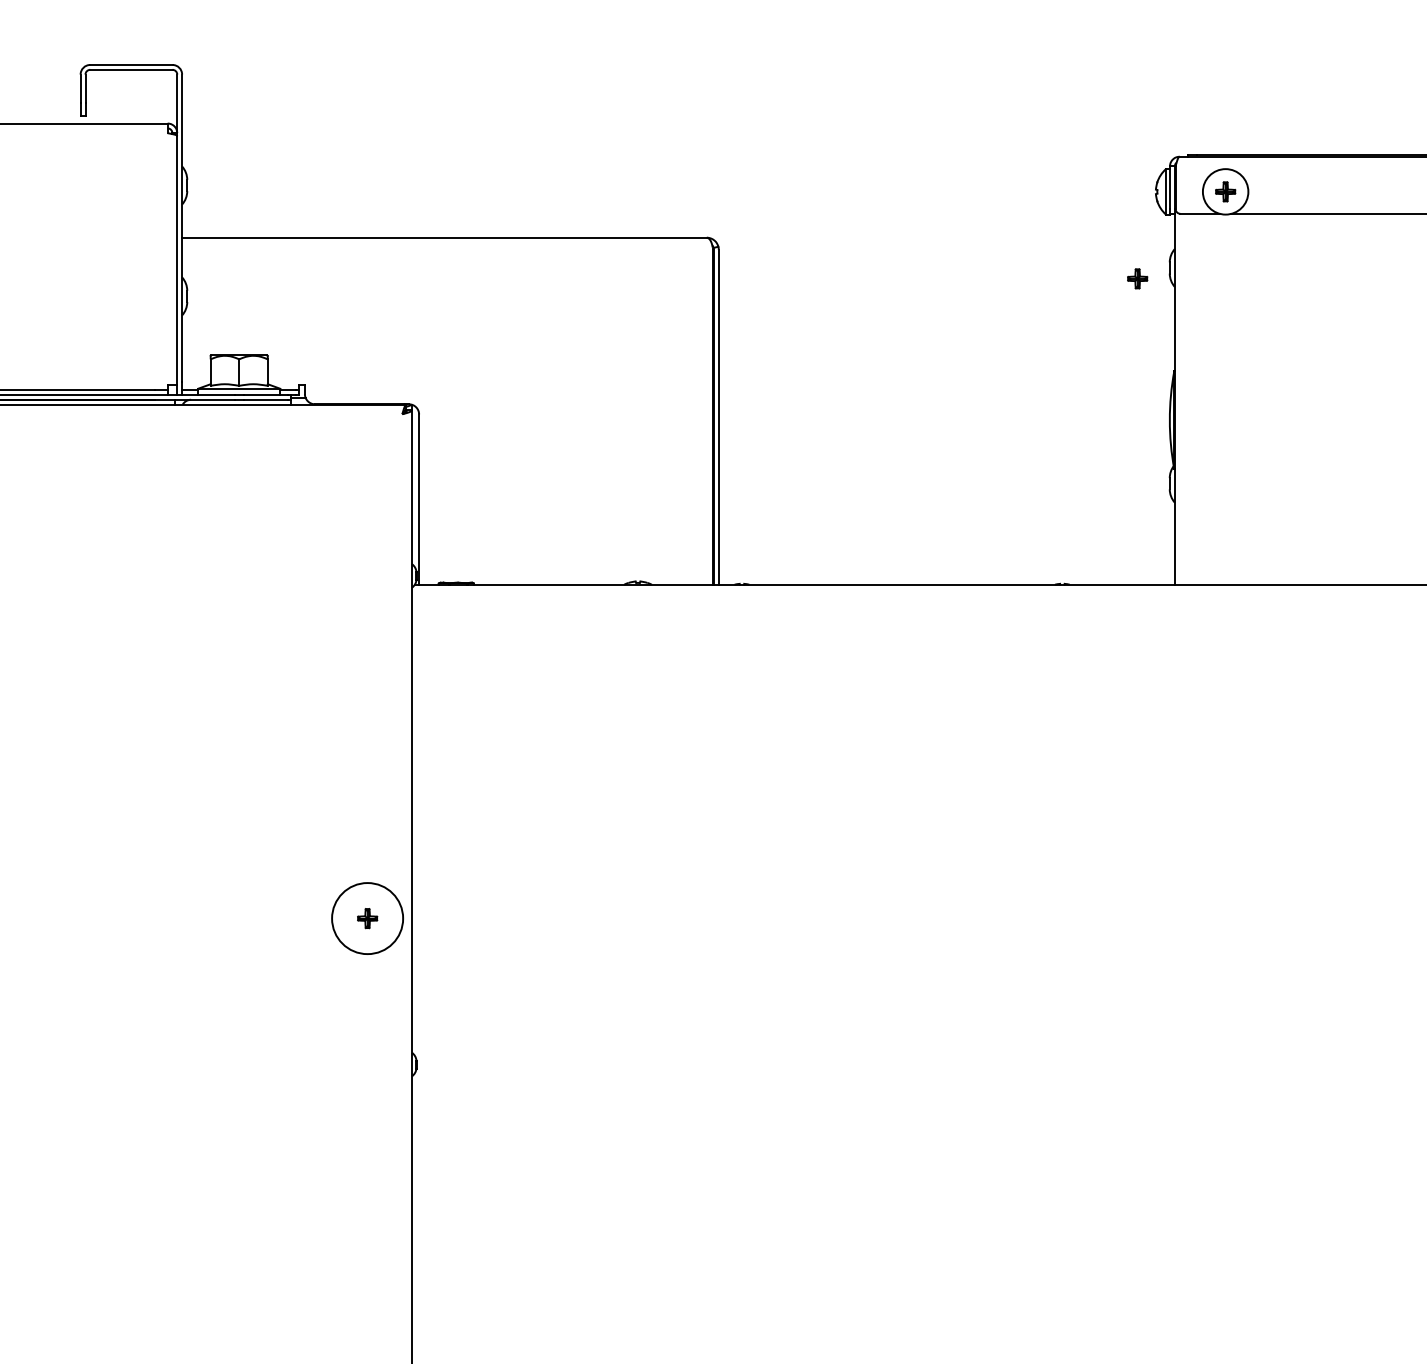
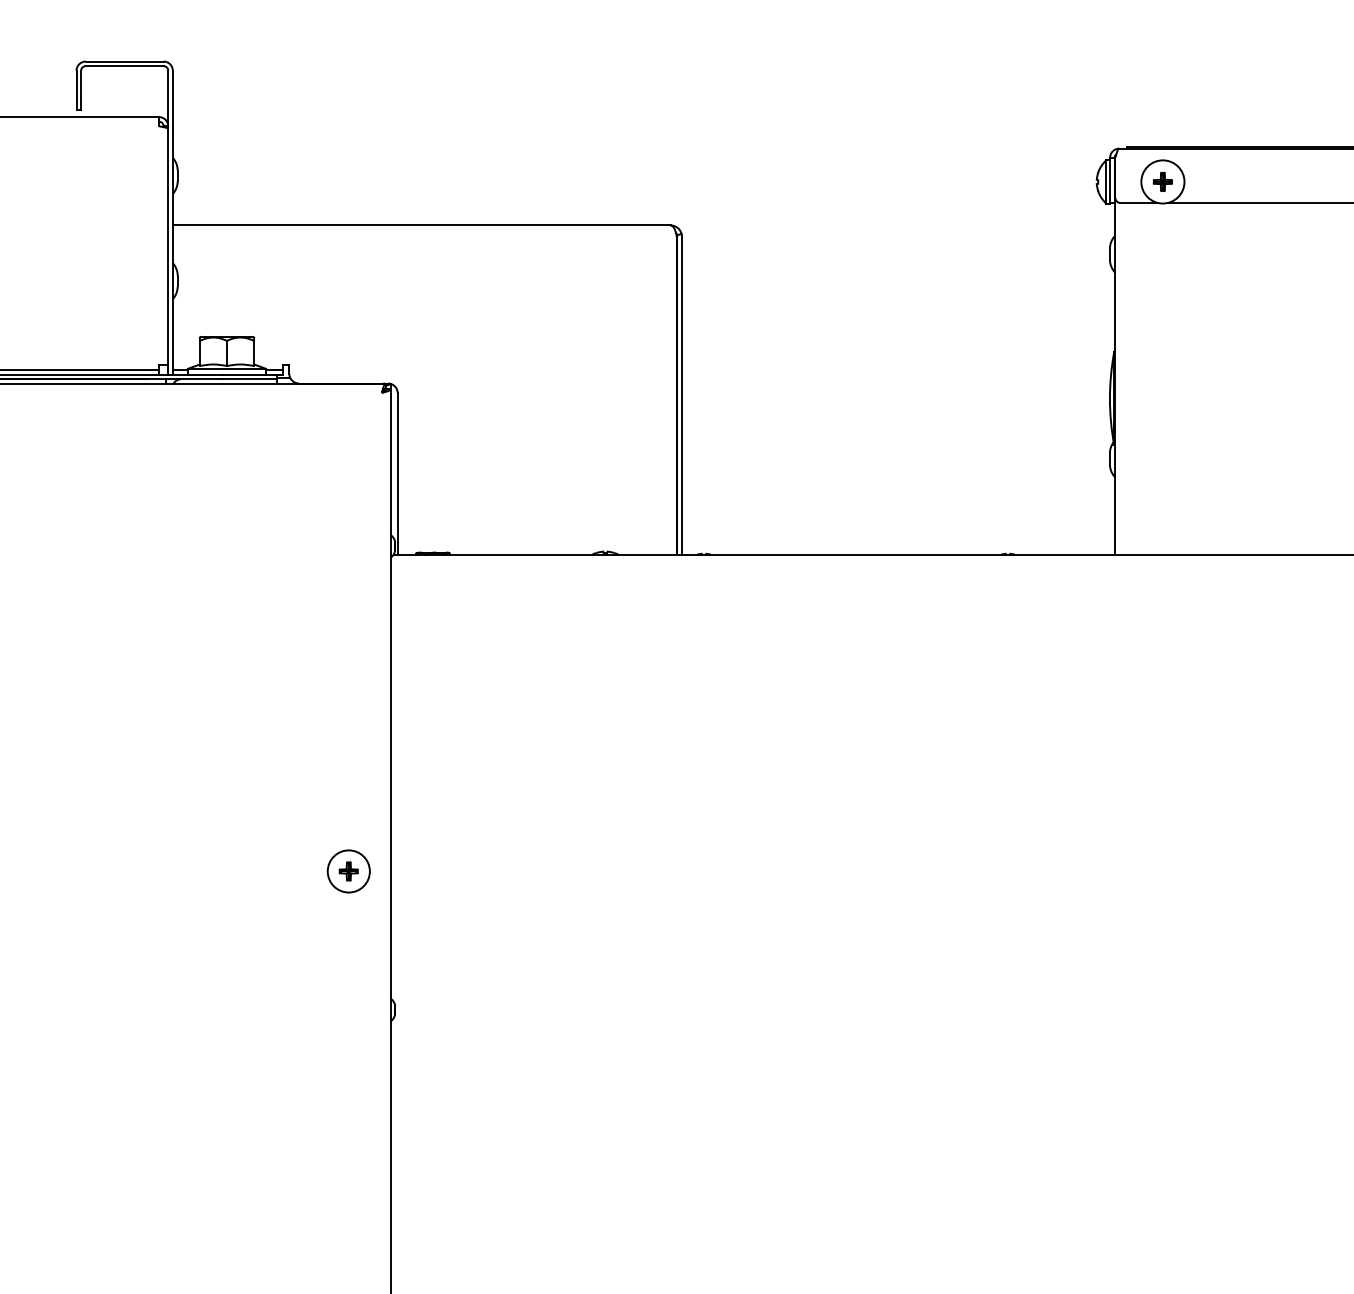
part: (1137, 278) -> (1079, 264), removed
circle: (367, 918) -> (348, 871), size x0.62

